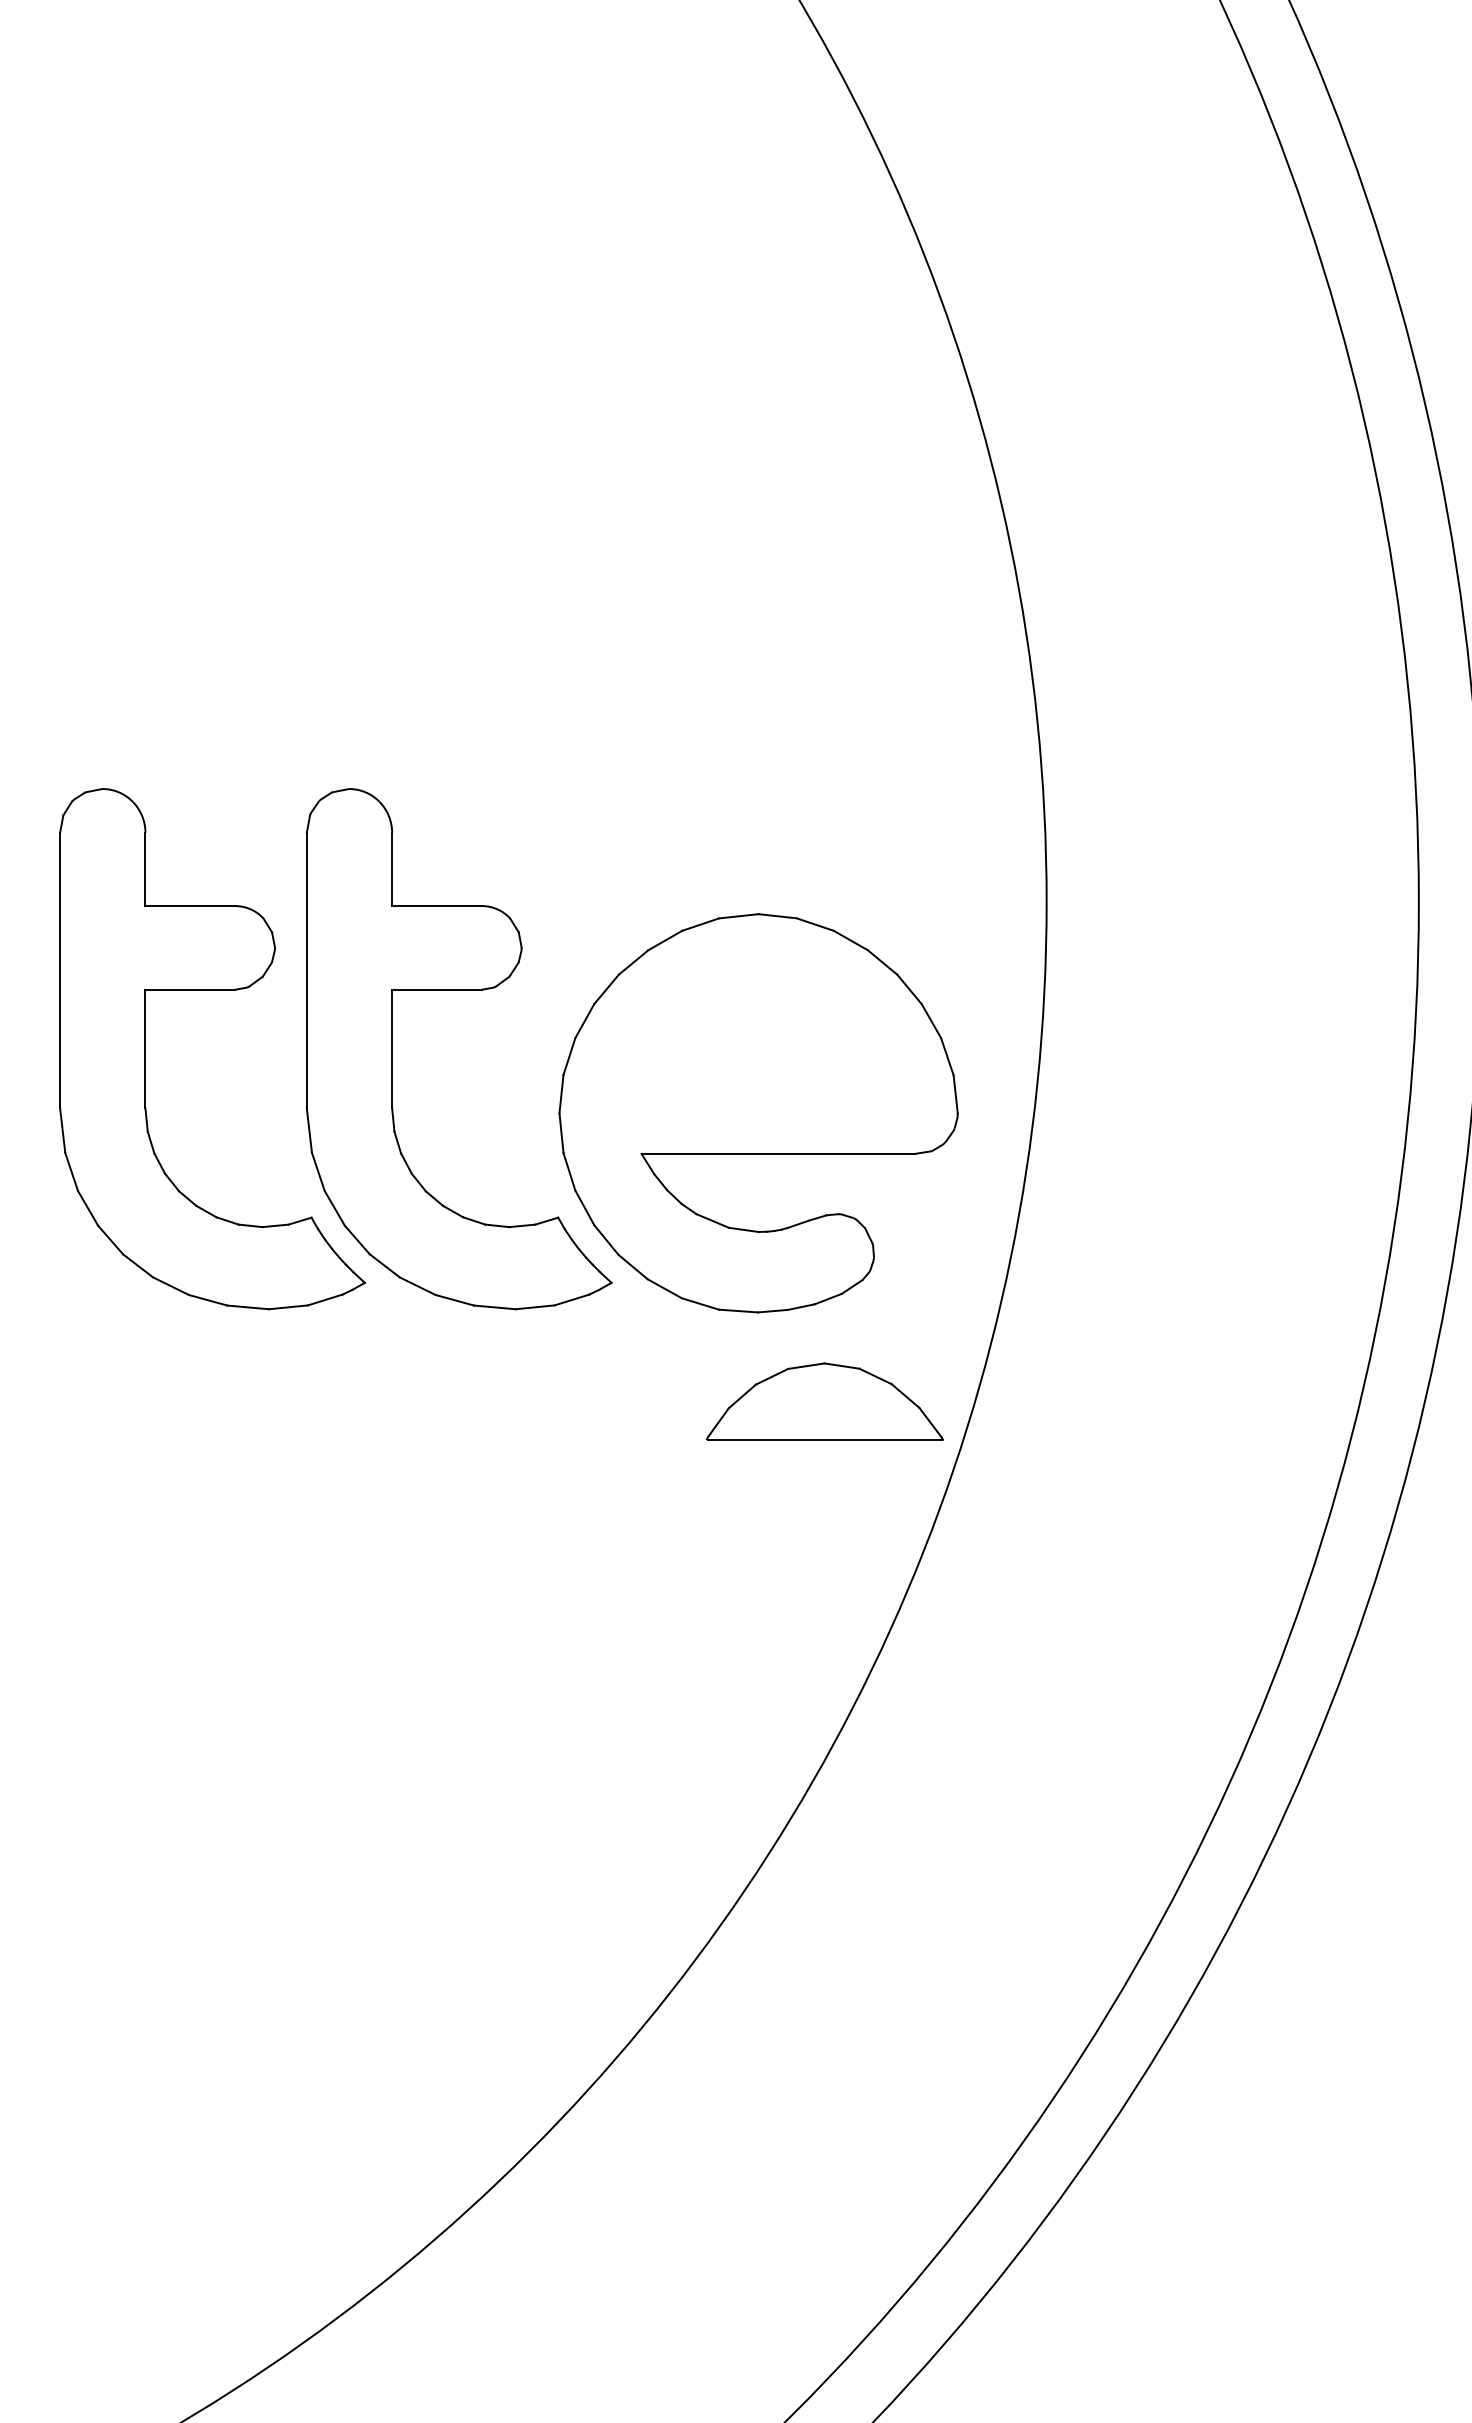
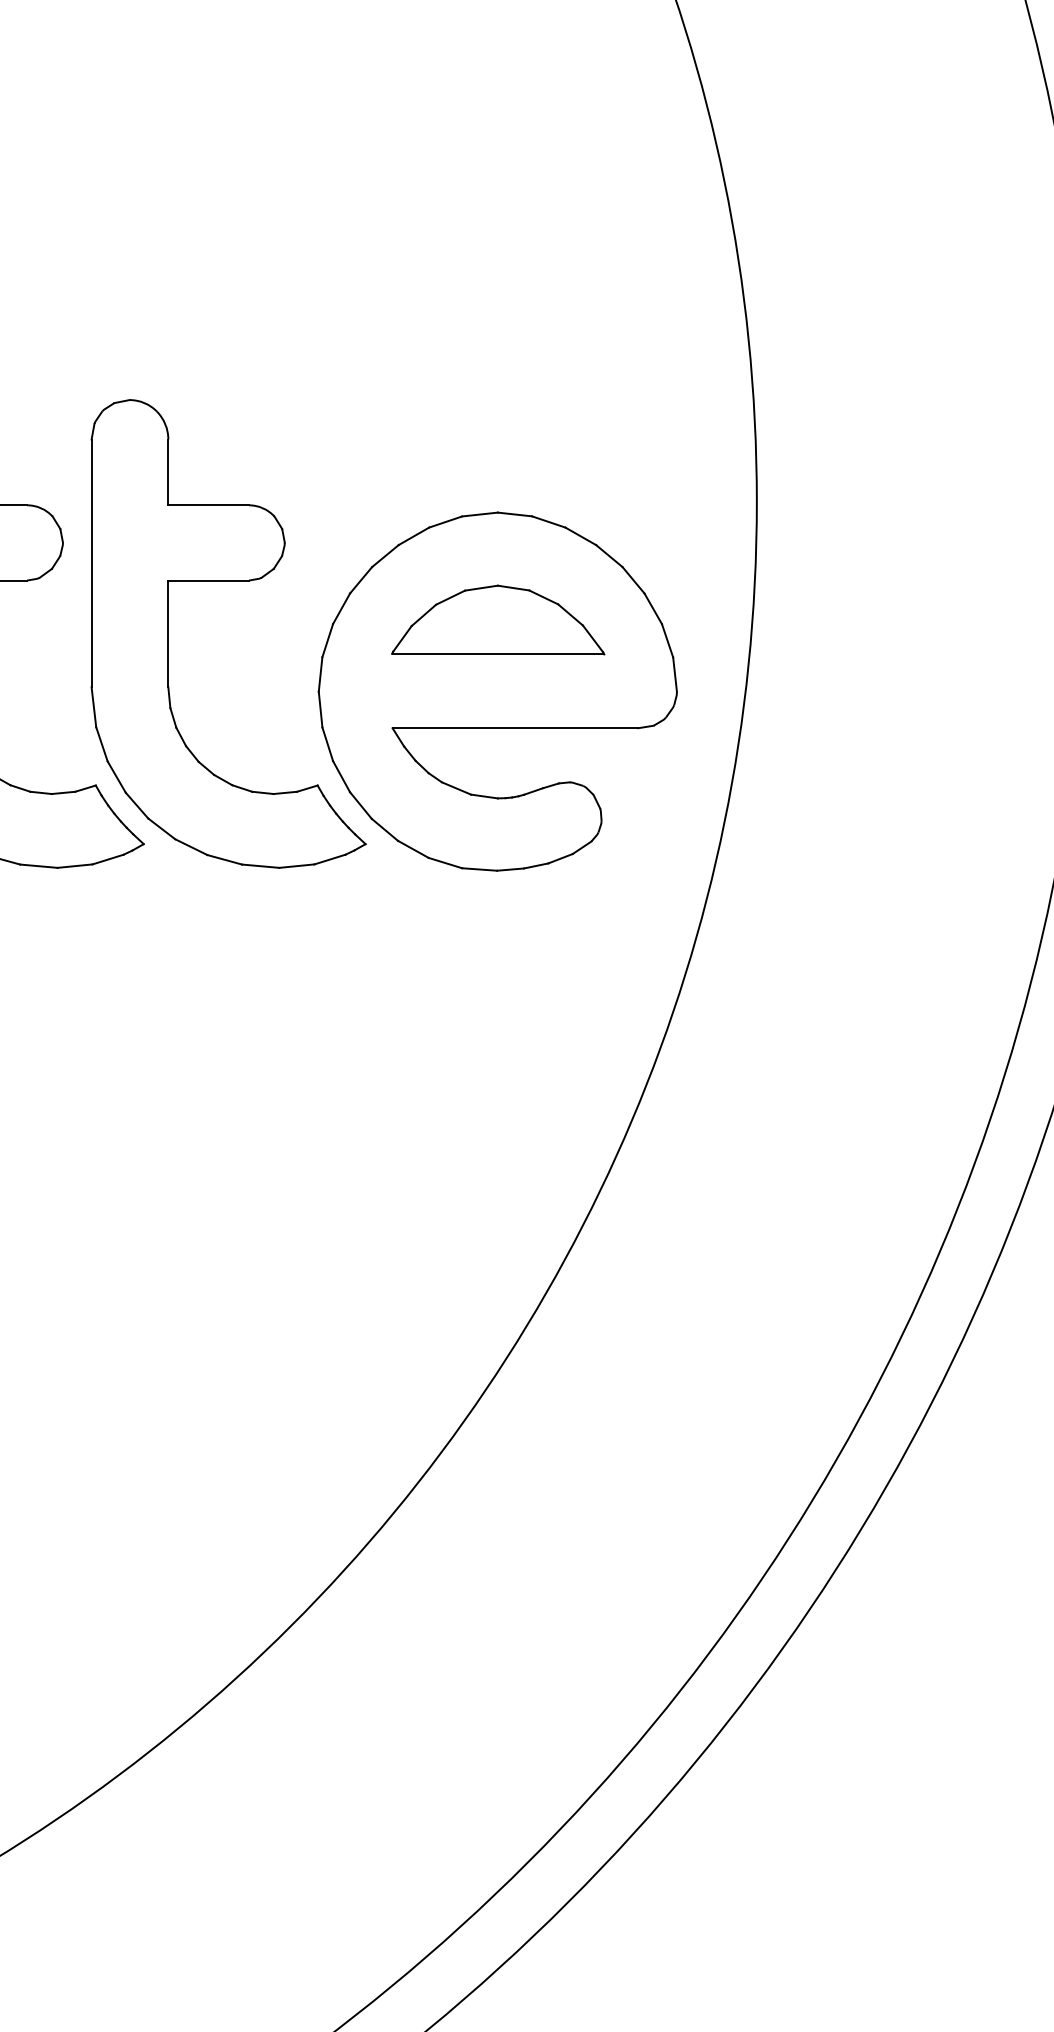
part: (824, 1401) -> (497, 619), moved

